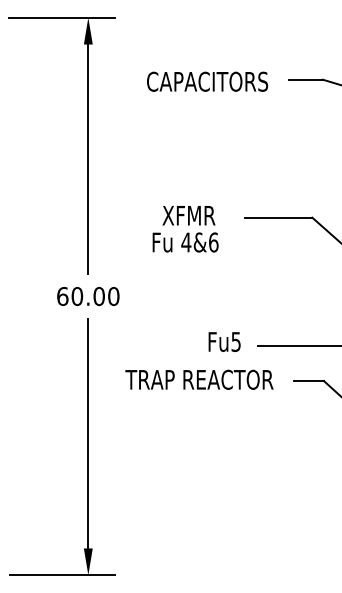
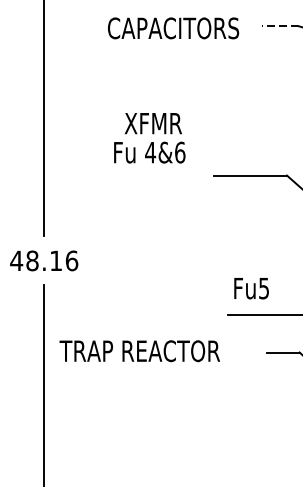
line: (305, 79) -> (279, 25), solid -> dashed
text: (185, 229) -> (149, 138), moved
text: (87, 296) -> (43, 260), 60.00 -> 48.16
text: (224, 341) -> (251, 288), moved
text: (199, 379) -> (139, 350), moved

